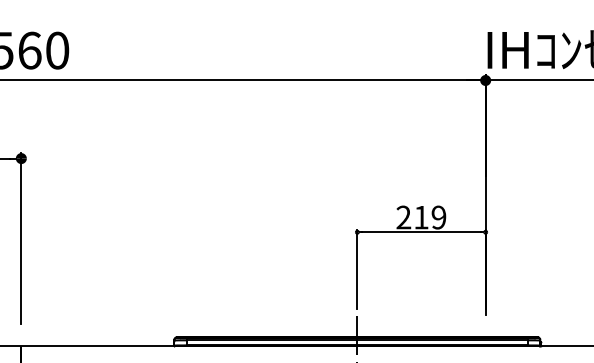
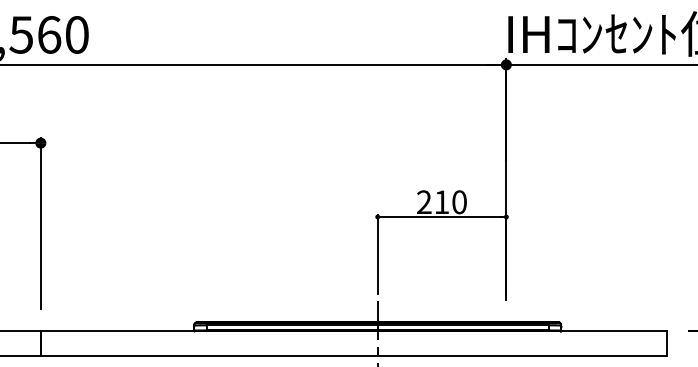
text: (438, 217) -> (459, 202), 219 -> 210

